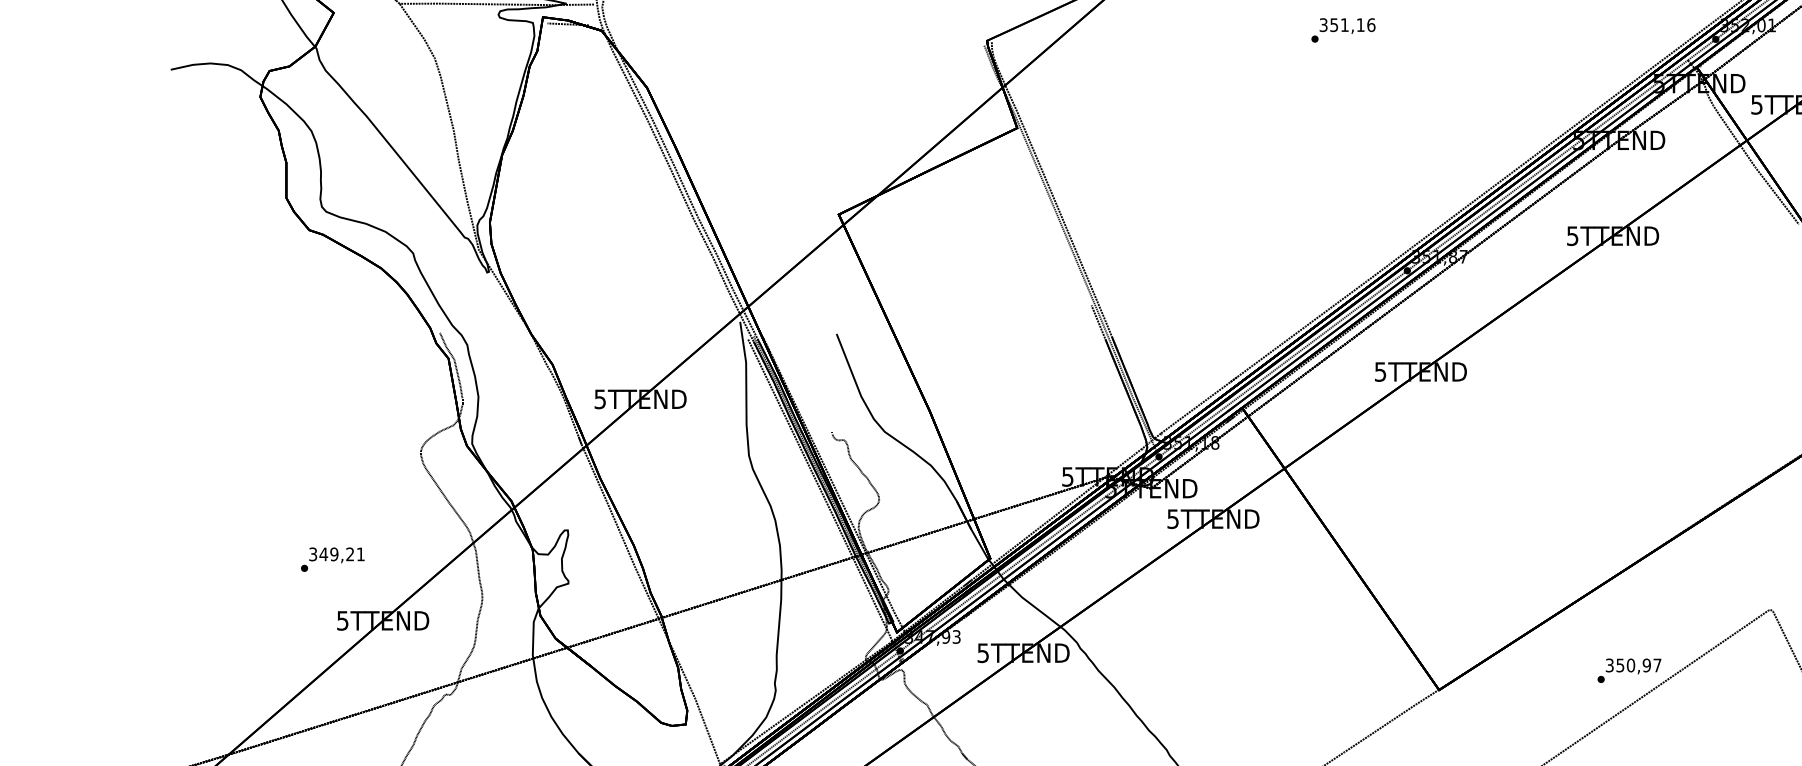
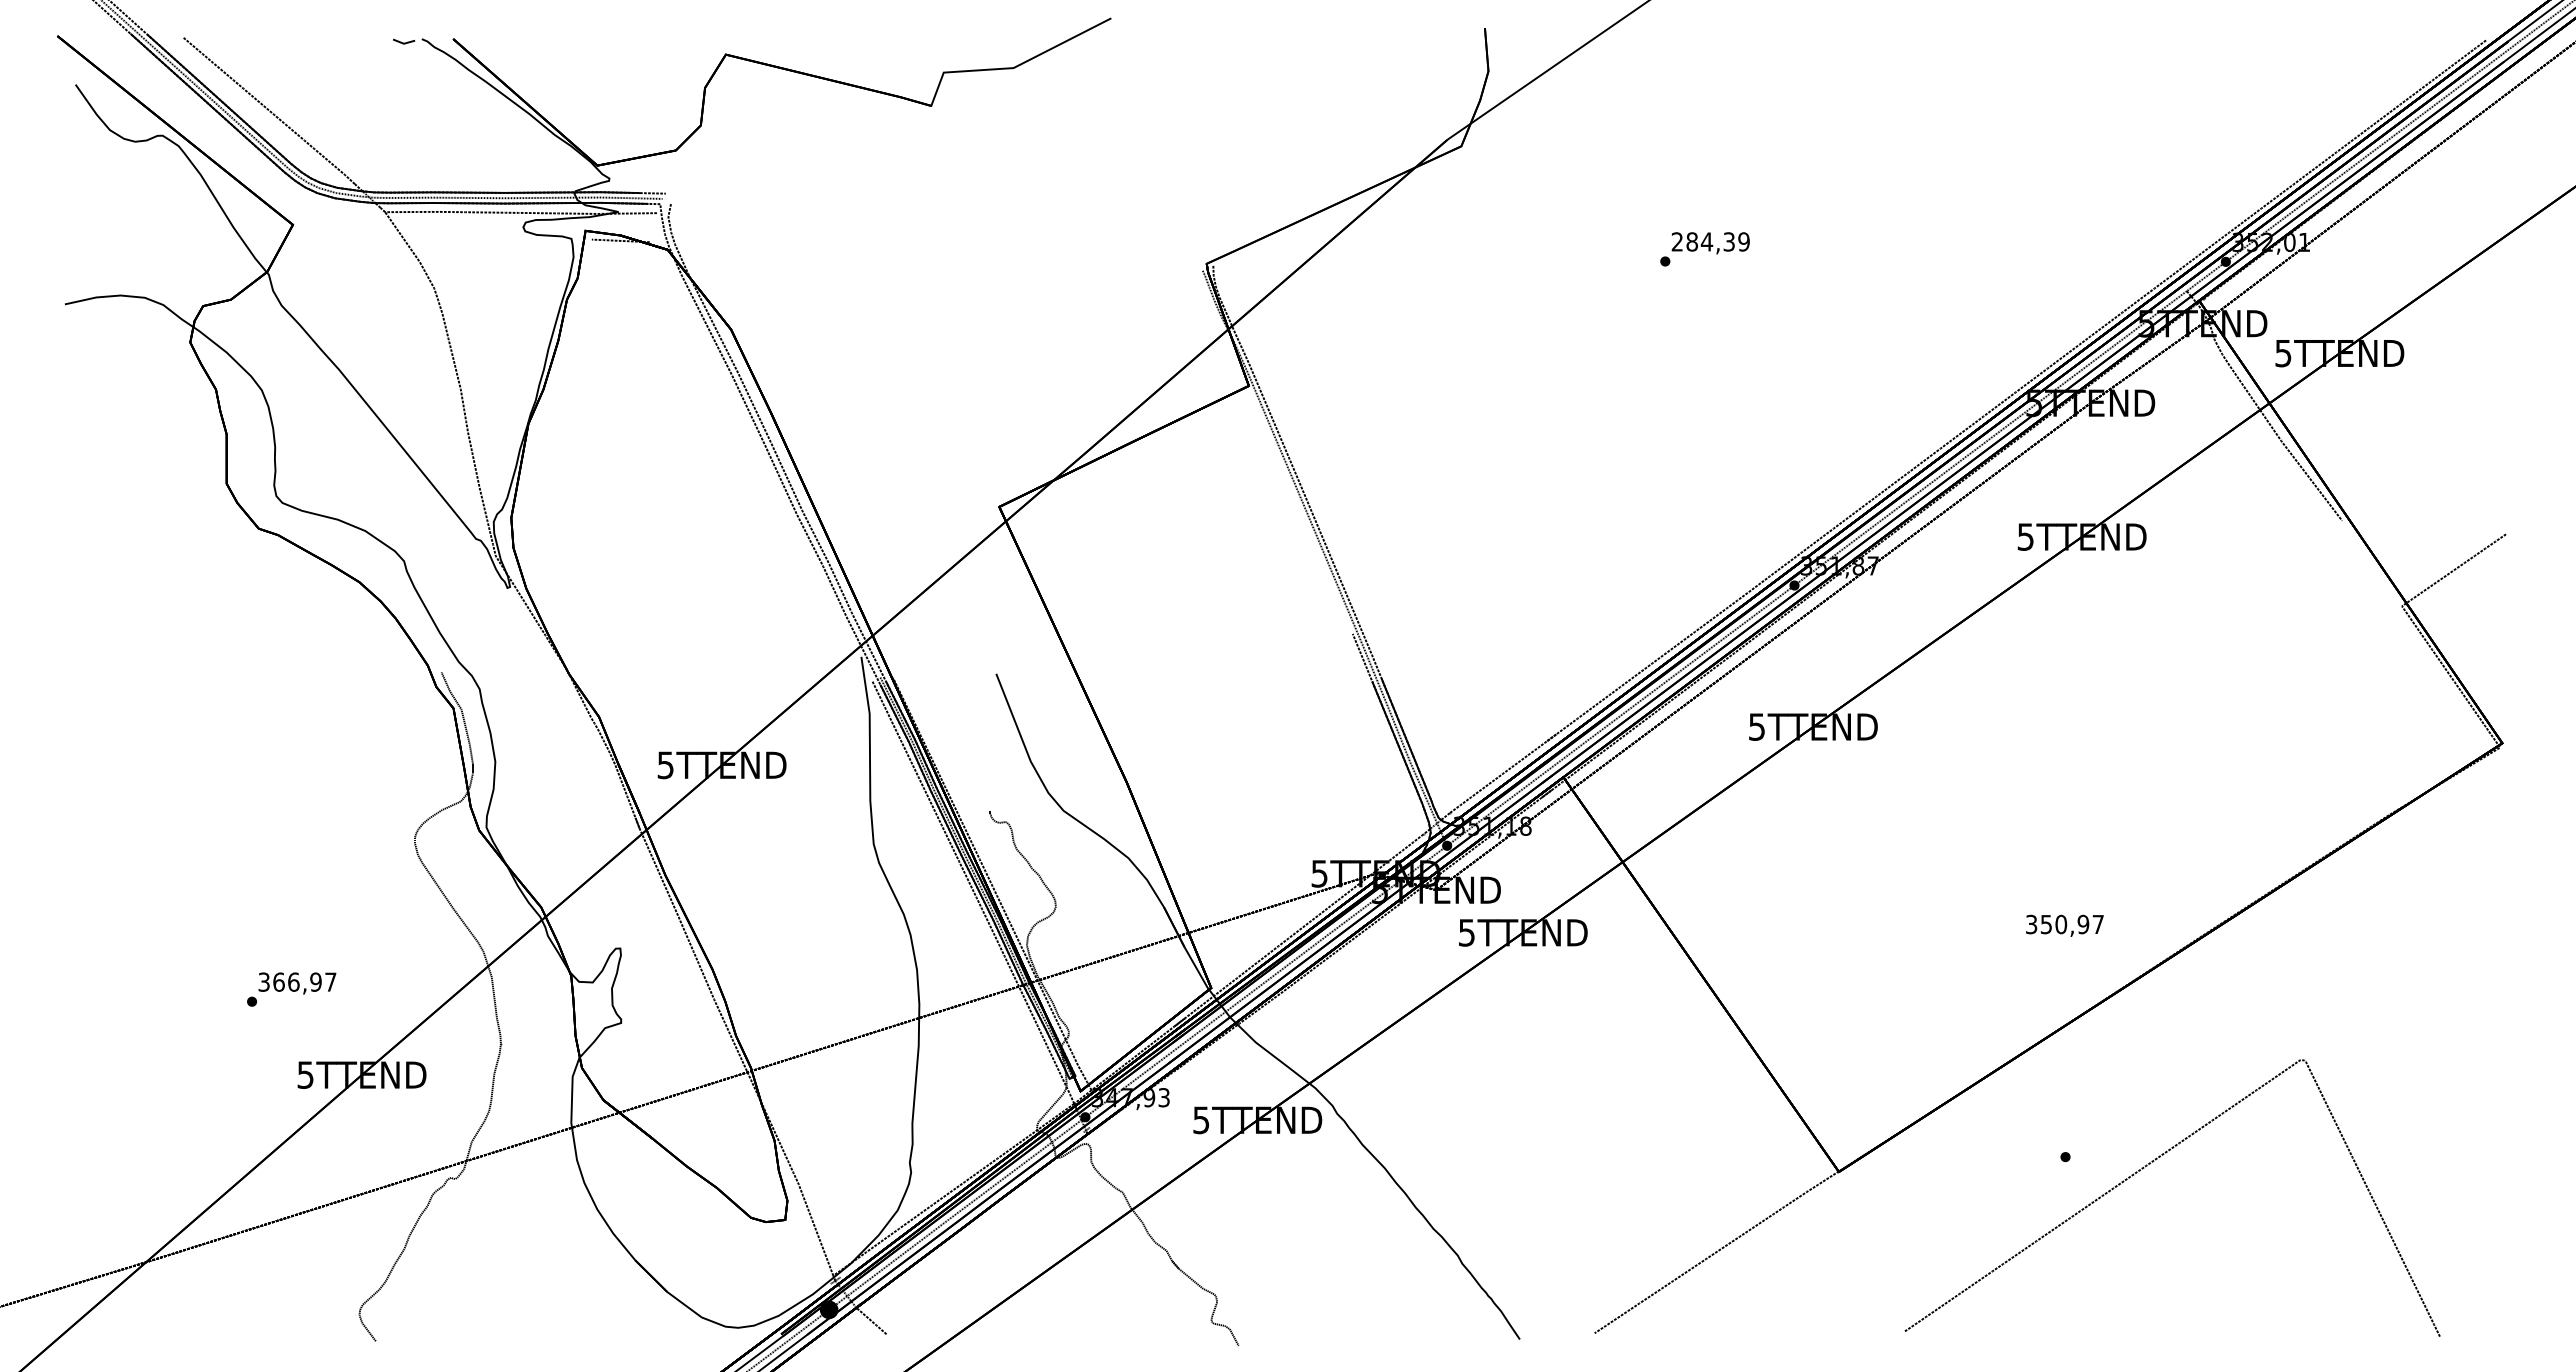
text: (1347, 24) -> (1710, 241), 351,16 -> 284,39
text: (342, 553) -> (304, 981), 349,21 -> 366,97
text: (1633, 666) -> (2064, 925), moved

